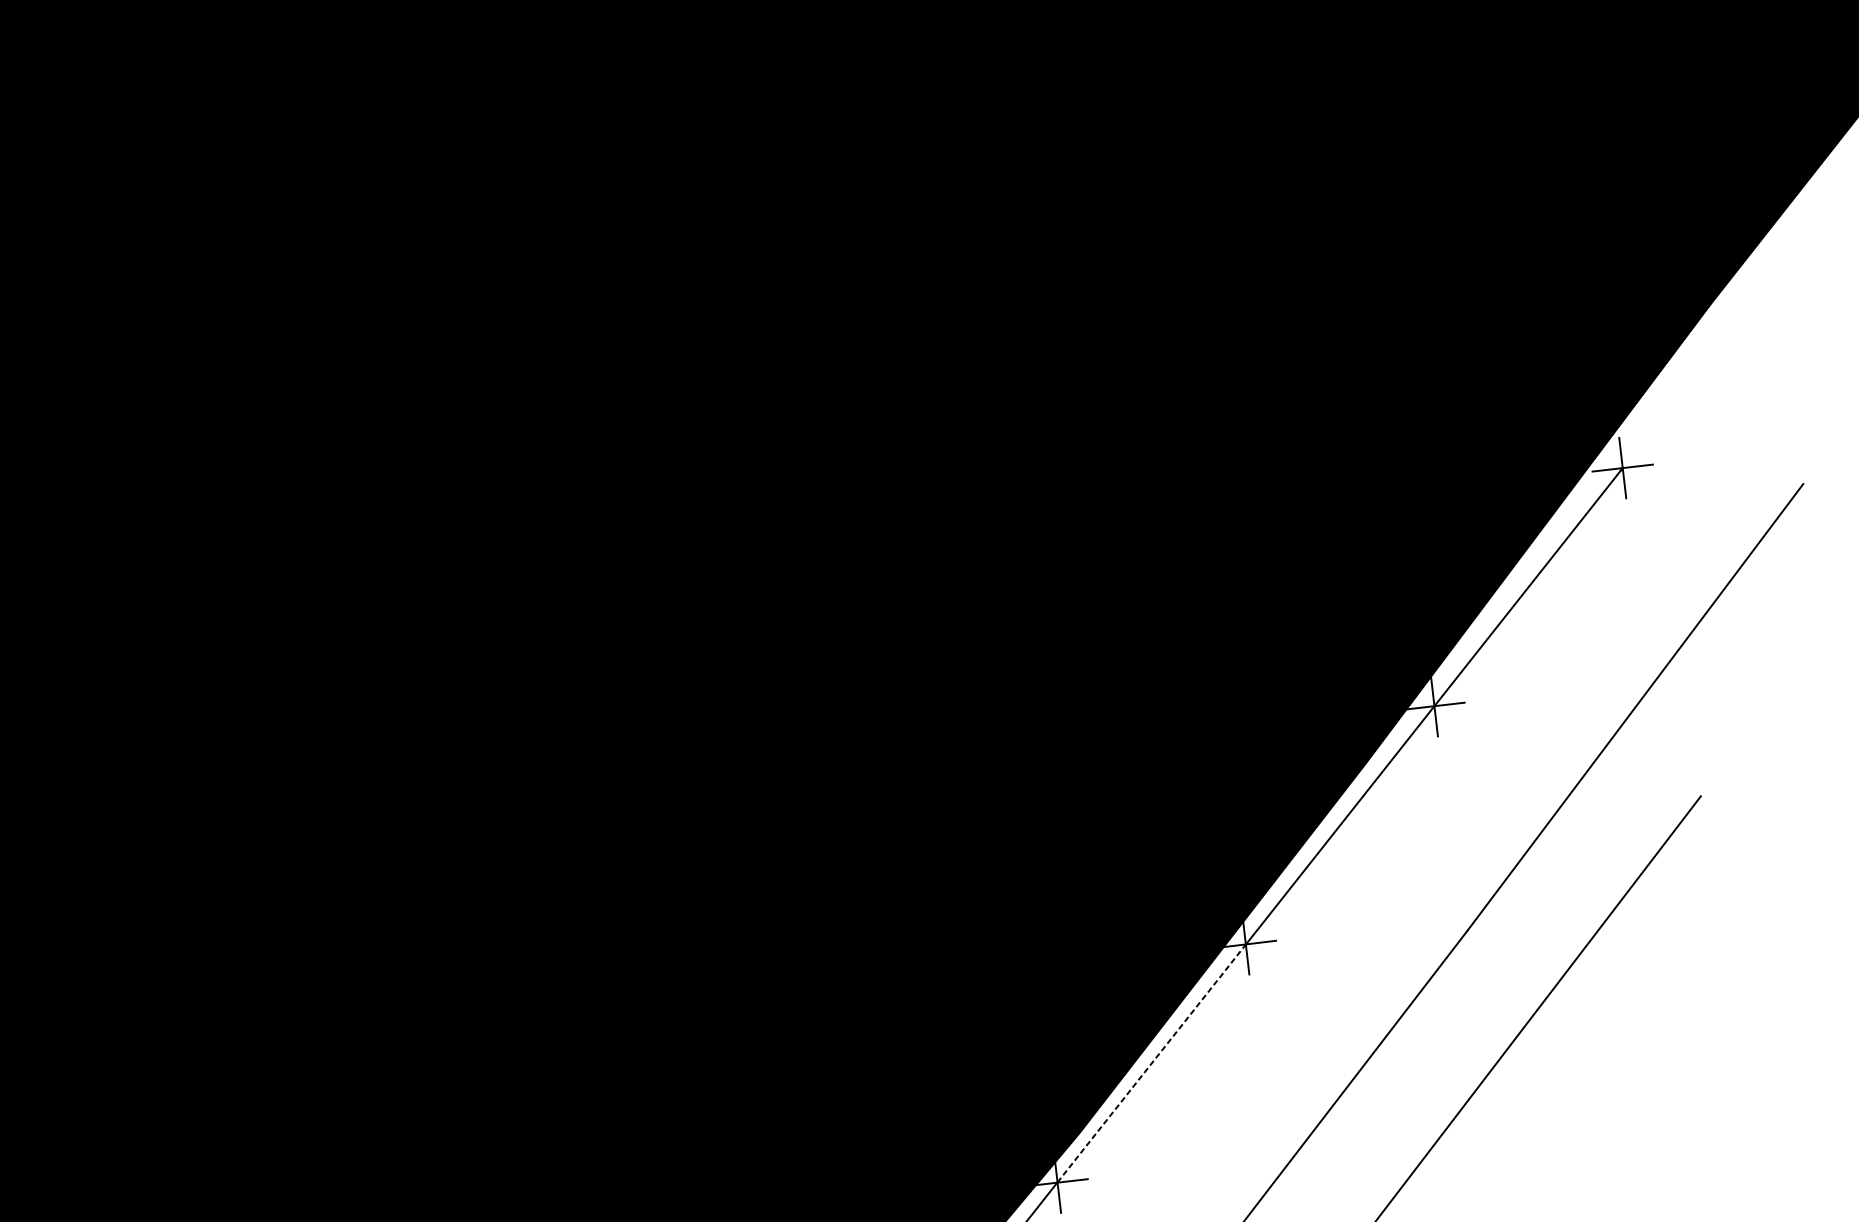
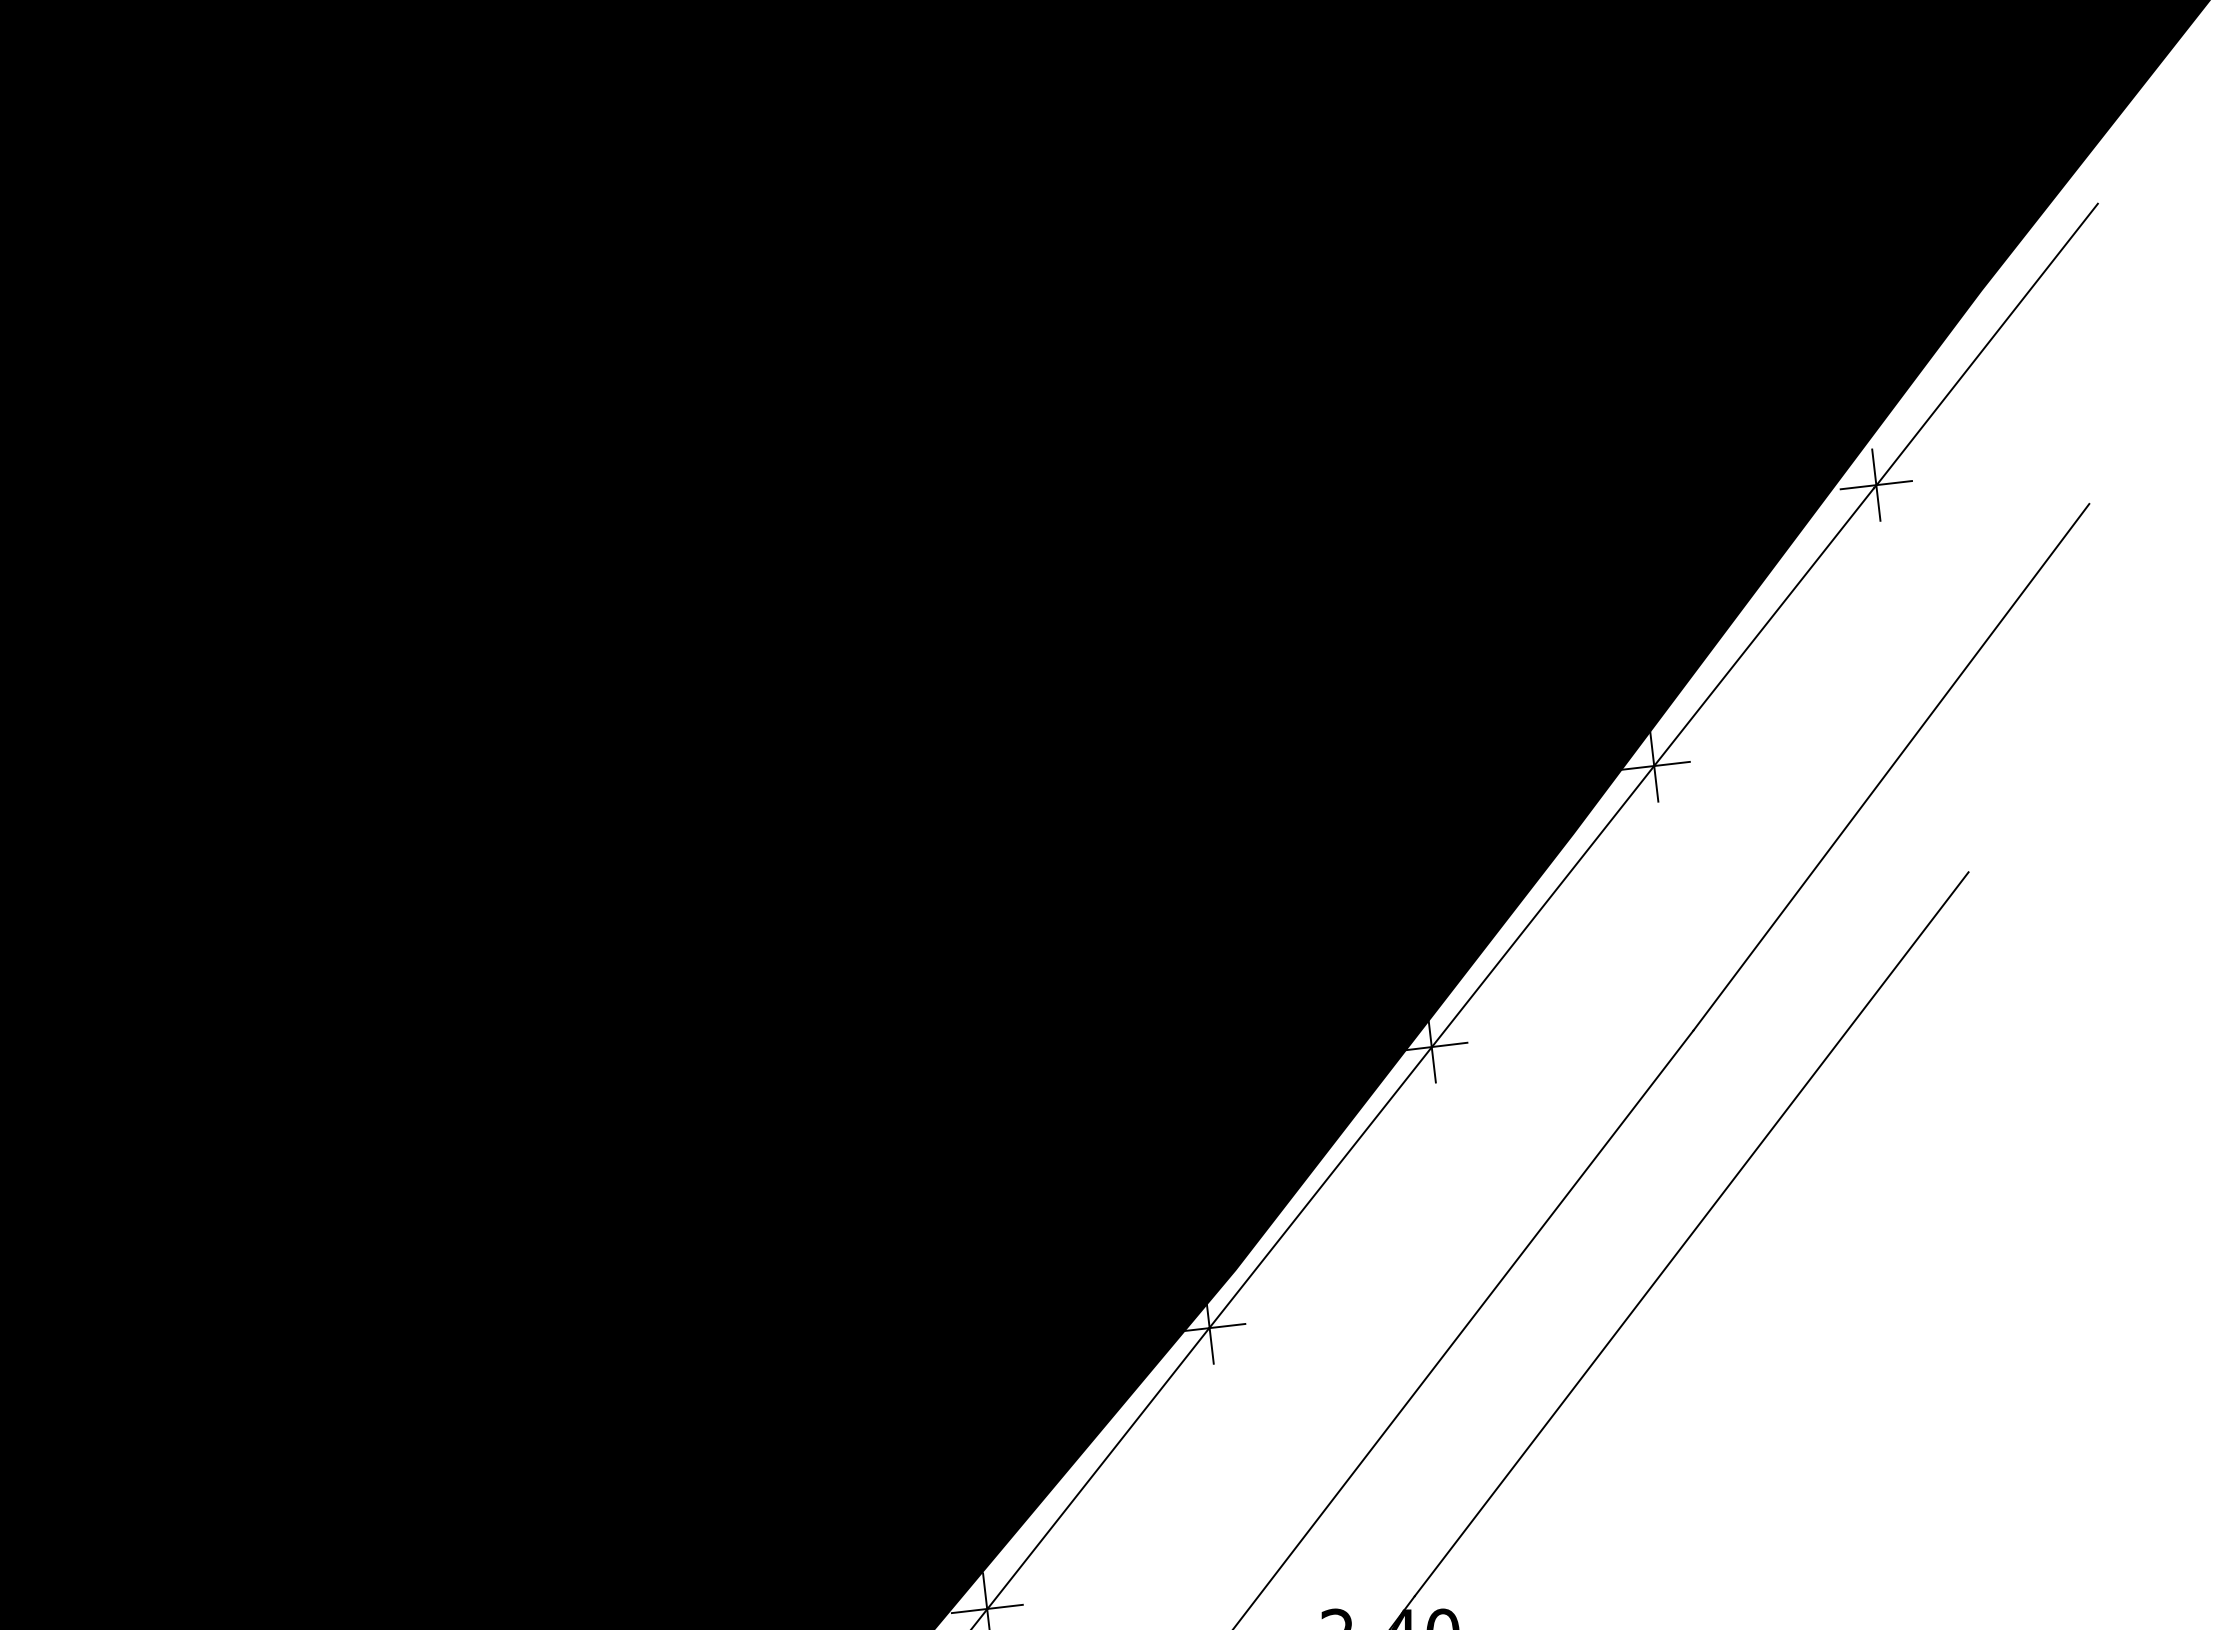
line: (1716, 348) -> (1986, 344), added
line: (1152, 1063) -> (1321, 1187), dashed -> solid

